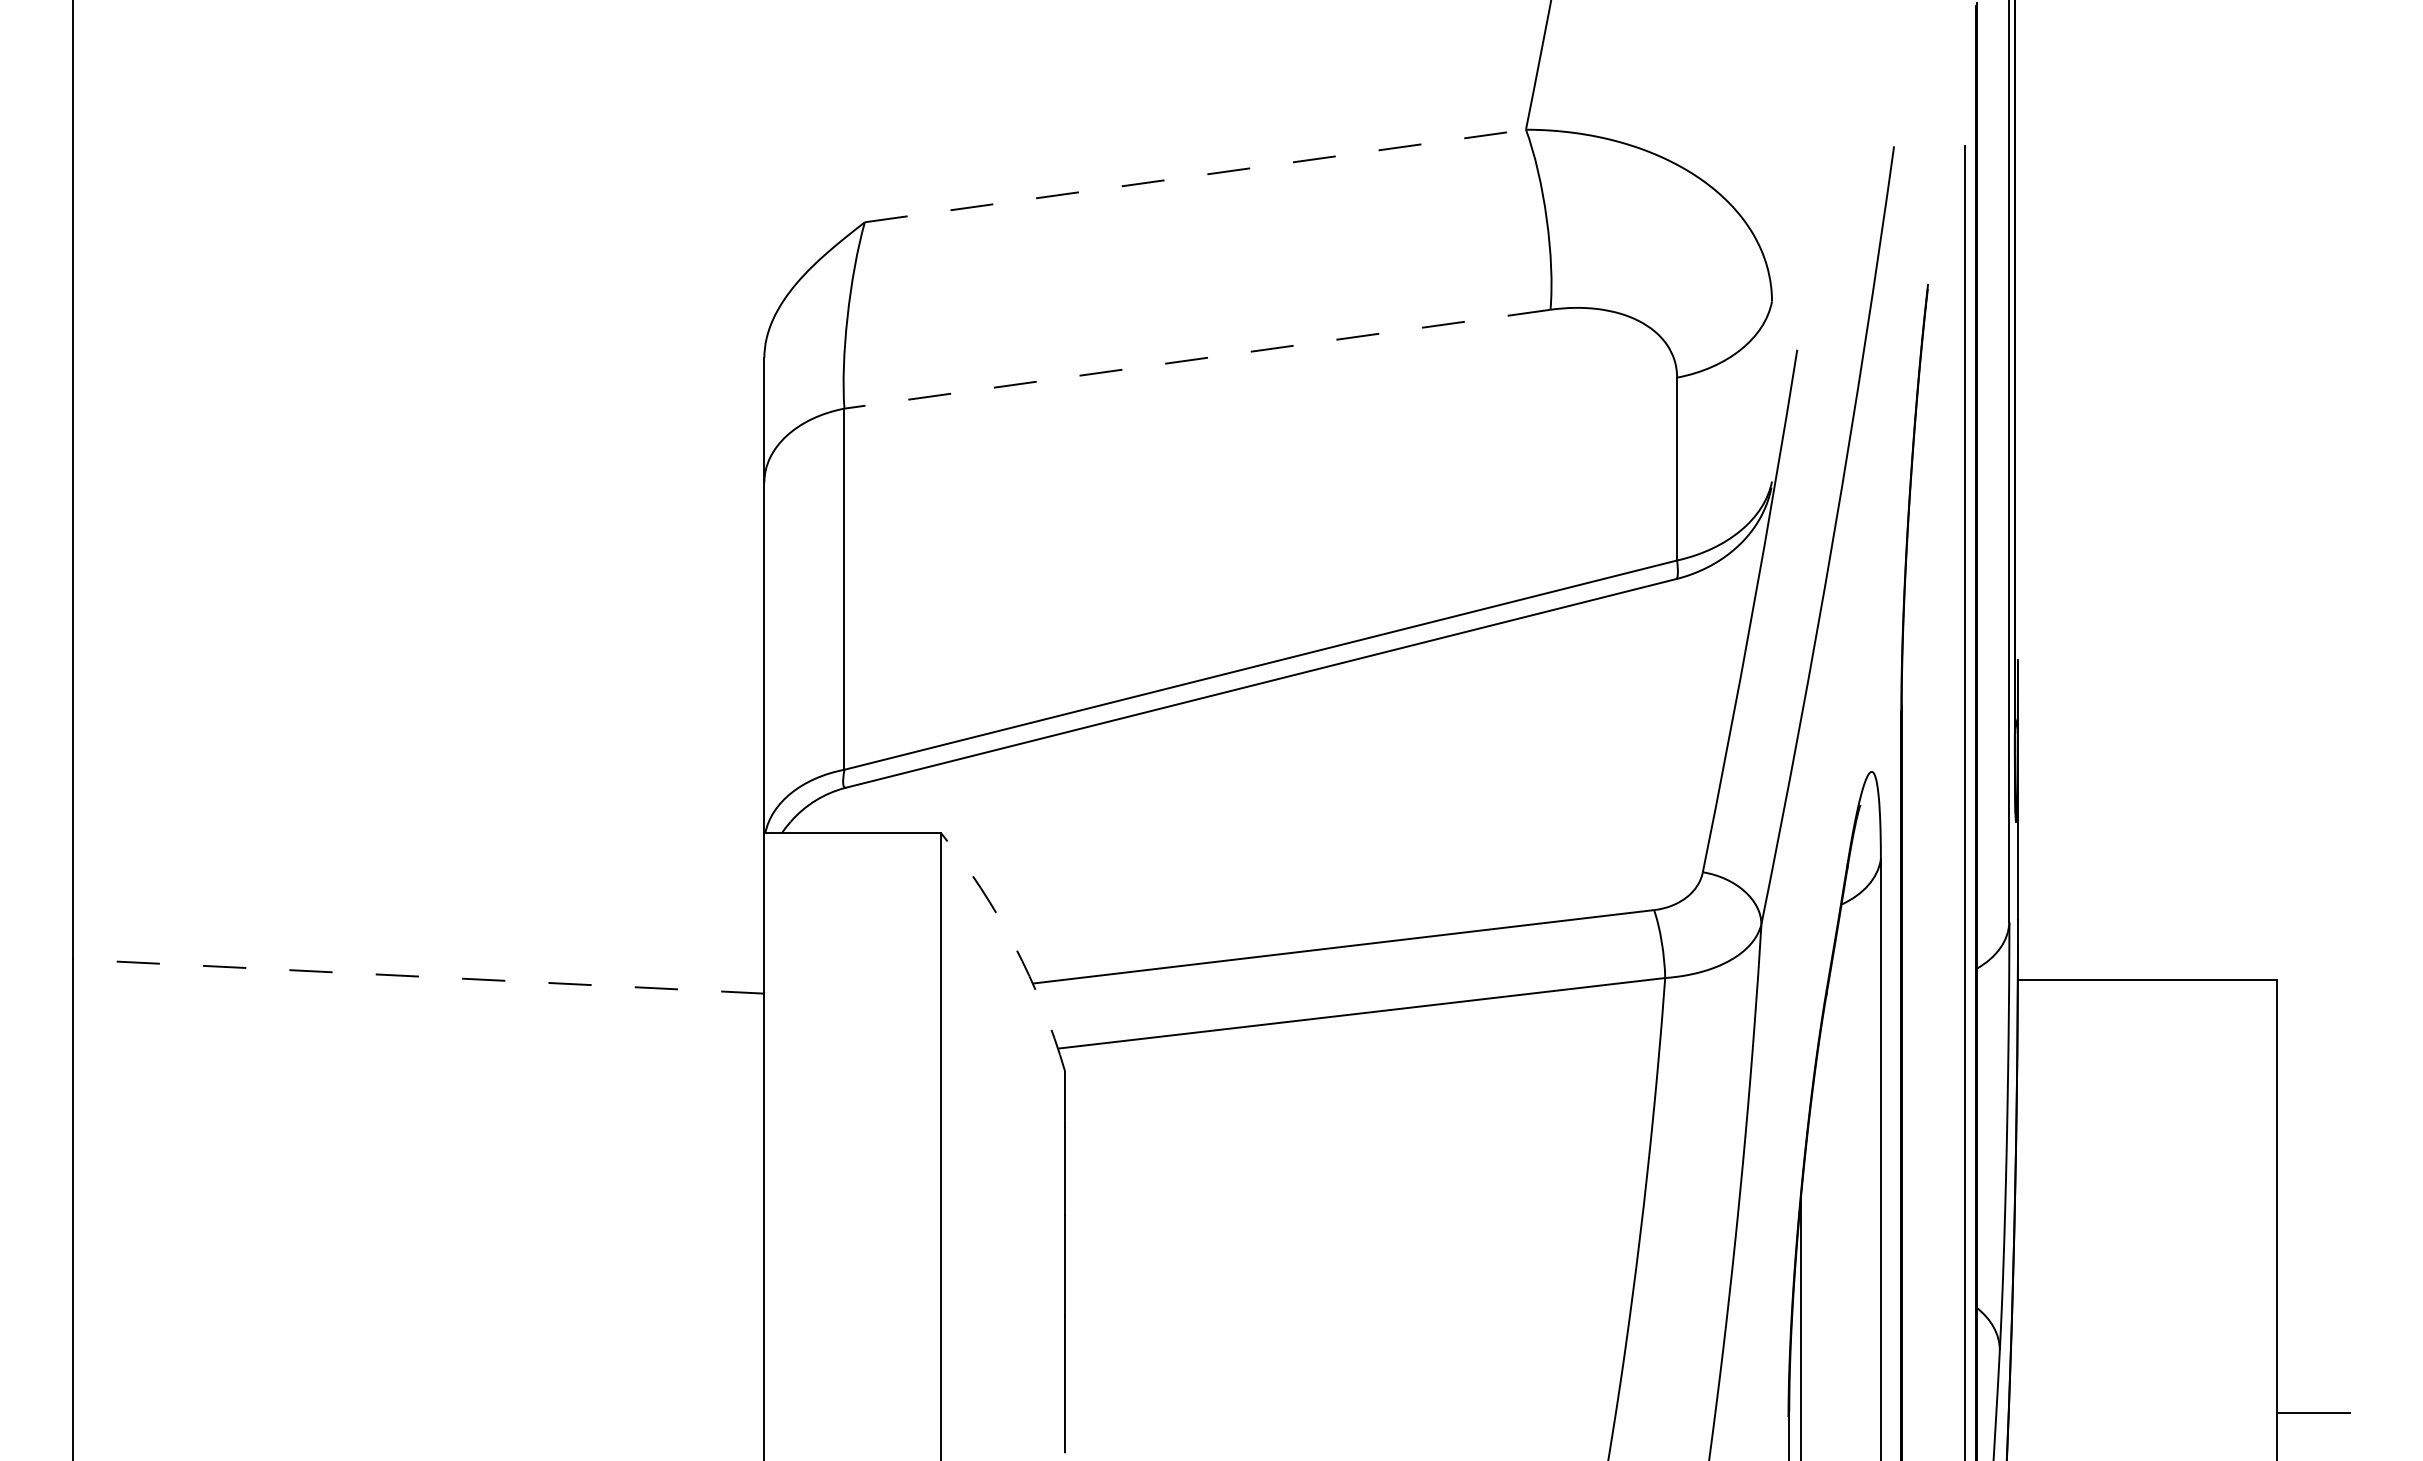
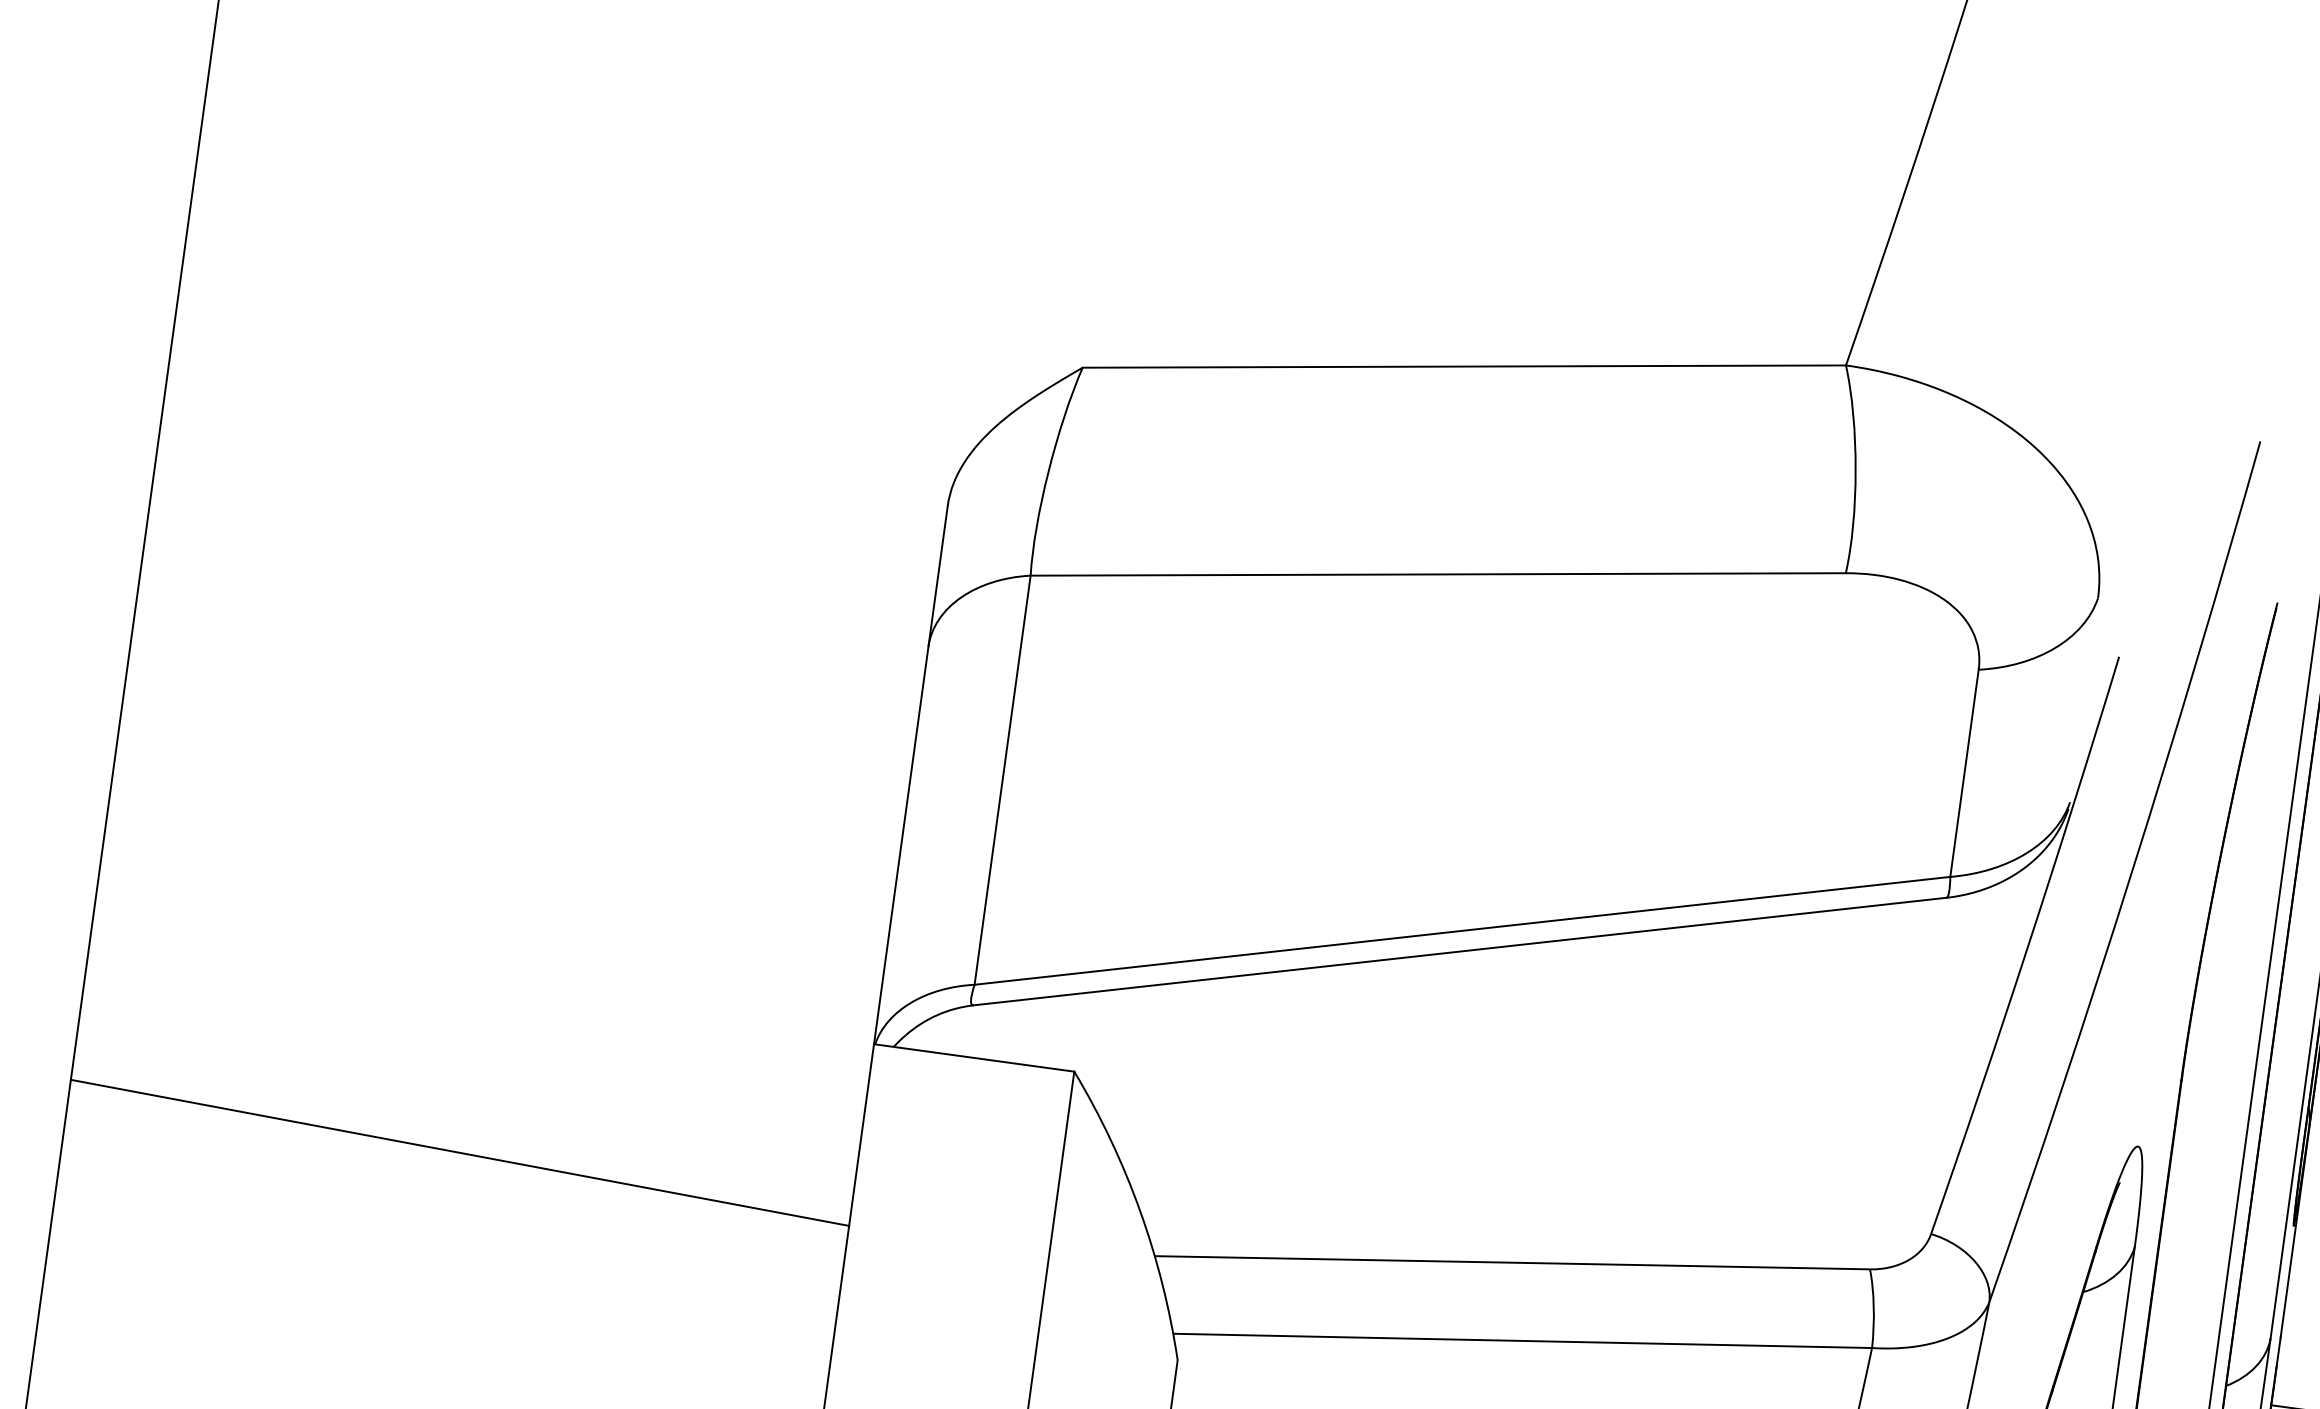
line: (1195, 176) -> (1464, 367), dashed -> solid
line: (1196, 359) -> (1437, 574), dashed -> solid
arc: (1014, 946) -> (1139, 1211), dashed -> solid
line: (418, 976) -> (460, 1152), dashed -> solid

